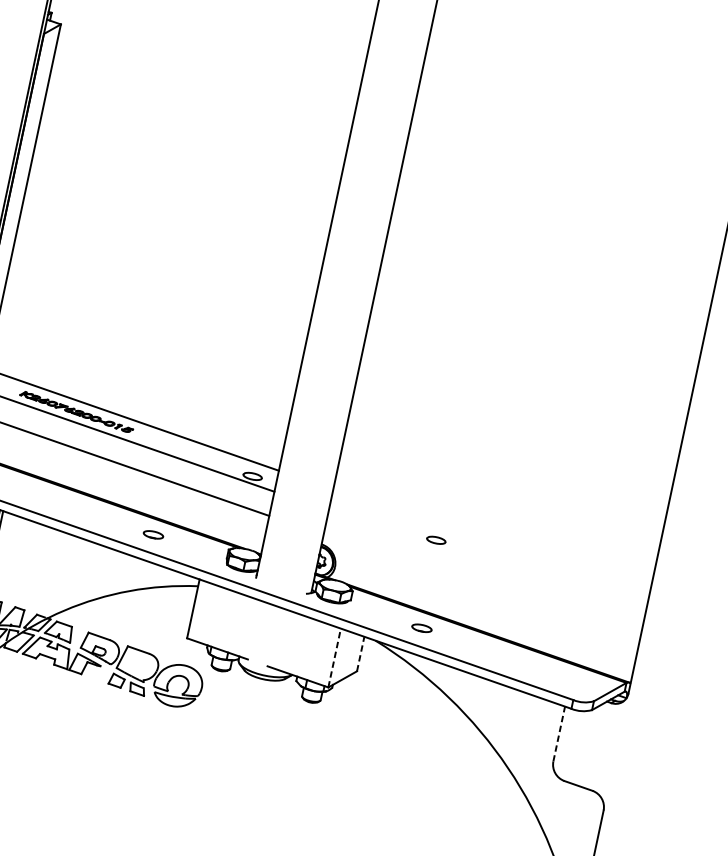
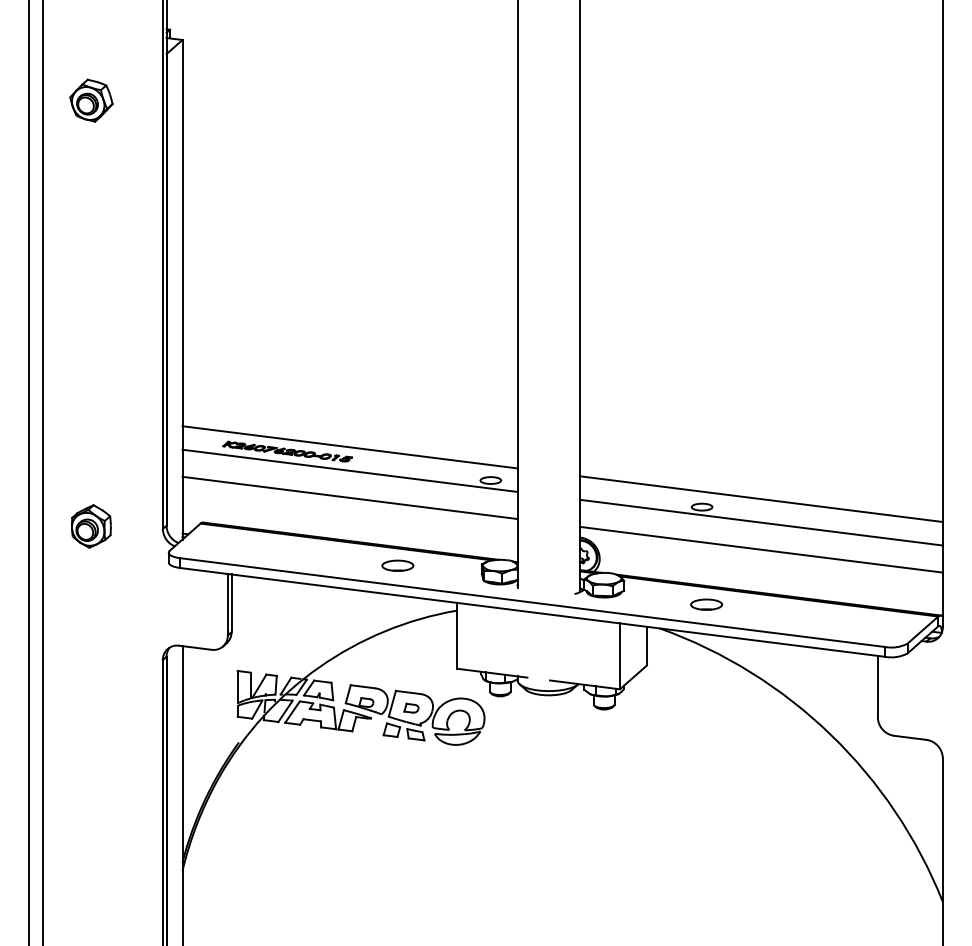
part: (153, 534) -> (397, 565), size x1.43
line: (490, 544) -> (761, 499), added
line: (486, 565) -> (761, 522), added
line: (481, 589) -> (761, 549), added
part: (421, 628) -> (706, 604), size x1.43
line: (360, 653) -> (646, 645), dashed -> solid
line: (334, 658) -> (619, 656), dashed -> solid
part: (138, 664) -> (411, 707), added
line: (558, 733) -> (877, 686), dashed -> solid

